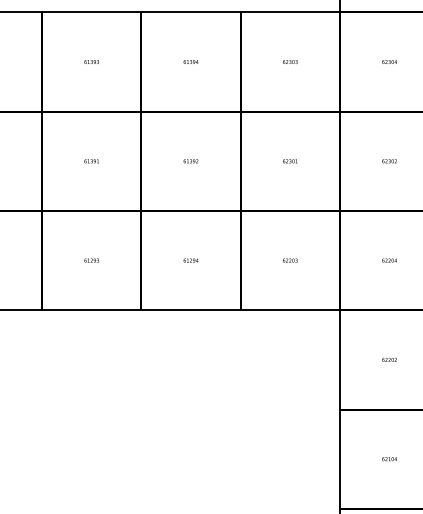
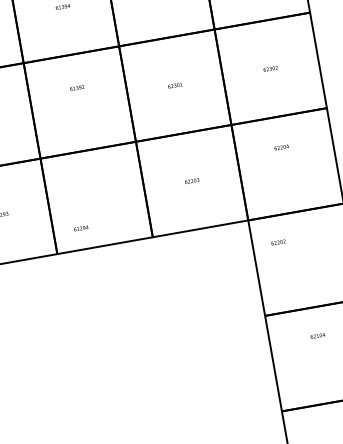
text: (190, 161) -> (76, 88), moved
text: (190, 260) -> (80, 228), moved
text: (389, 260) -> (281, 147), moved
text: (389, 359) -> (278, 242), moved
text: (389, 459) -> (317, 336), moved

